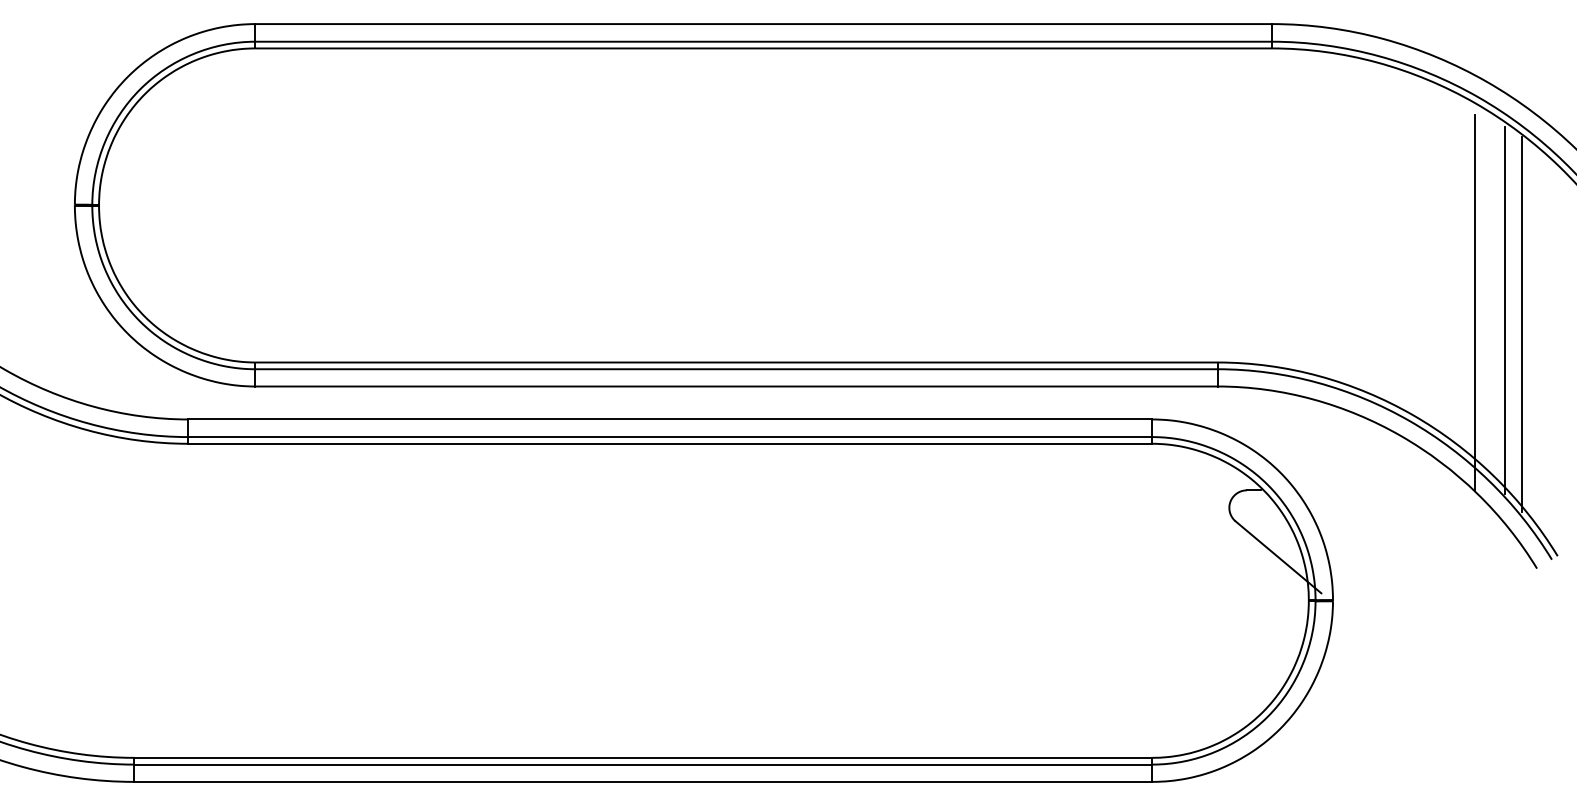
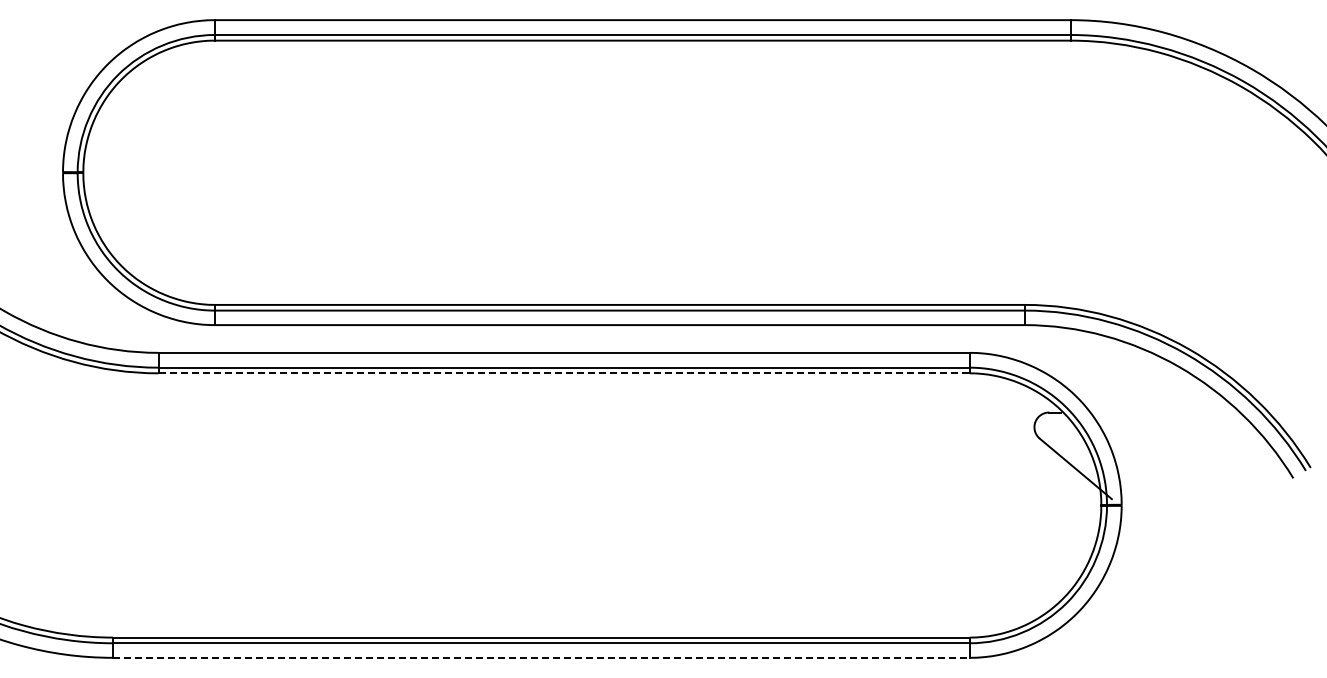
line: (1475, 302) -> (1241, 254), removed
line: (1505, 309) -> (1266, 260), removed
line: (1521, 323) -> (1280, 272), removed
line: (670, 443) -> (564, 373), solid -> dashed
line: (643, 781) -> (541, 657), solid -> dashed

